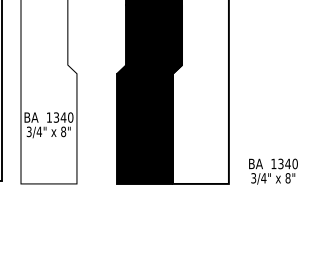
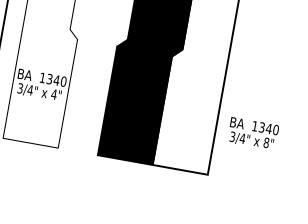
text: (62, 131) -> (53, 93), 8" -> 4"
text: (273, 171) -> (253, 133), moved

